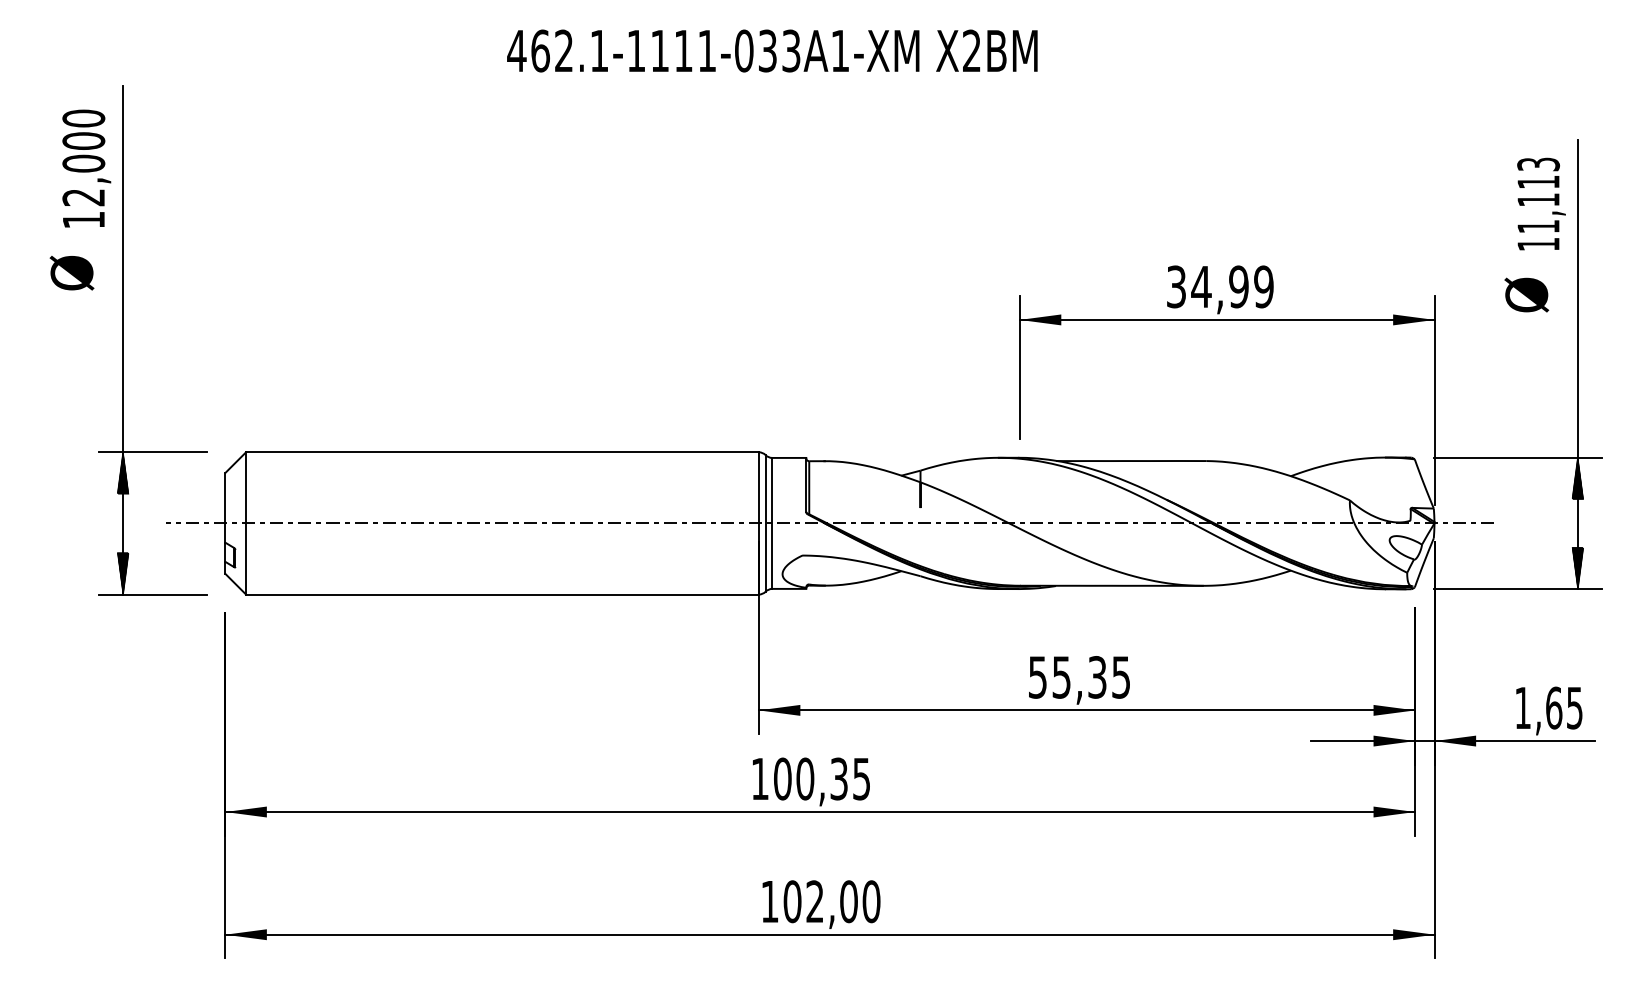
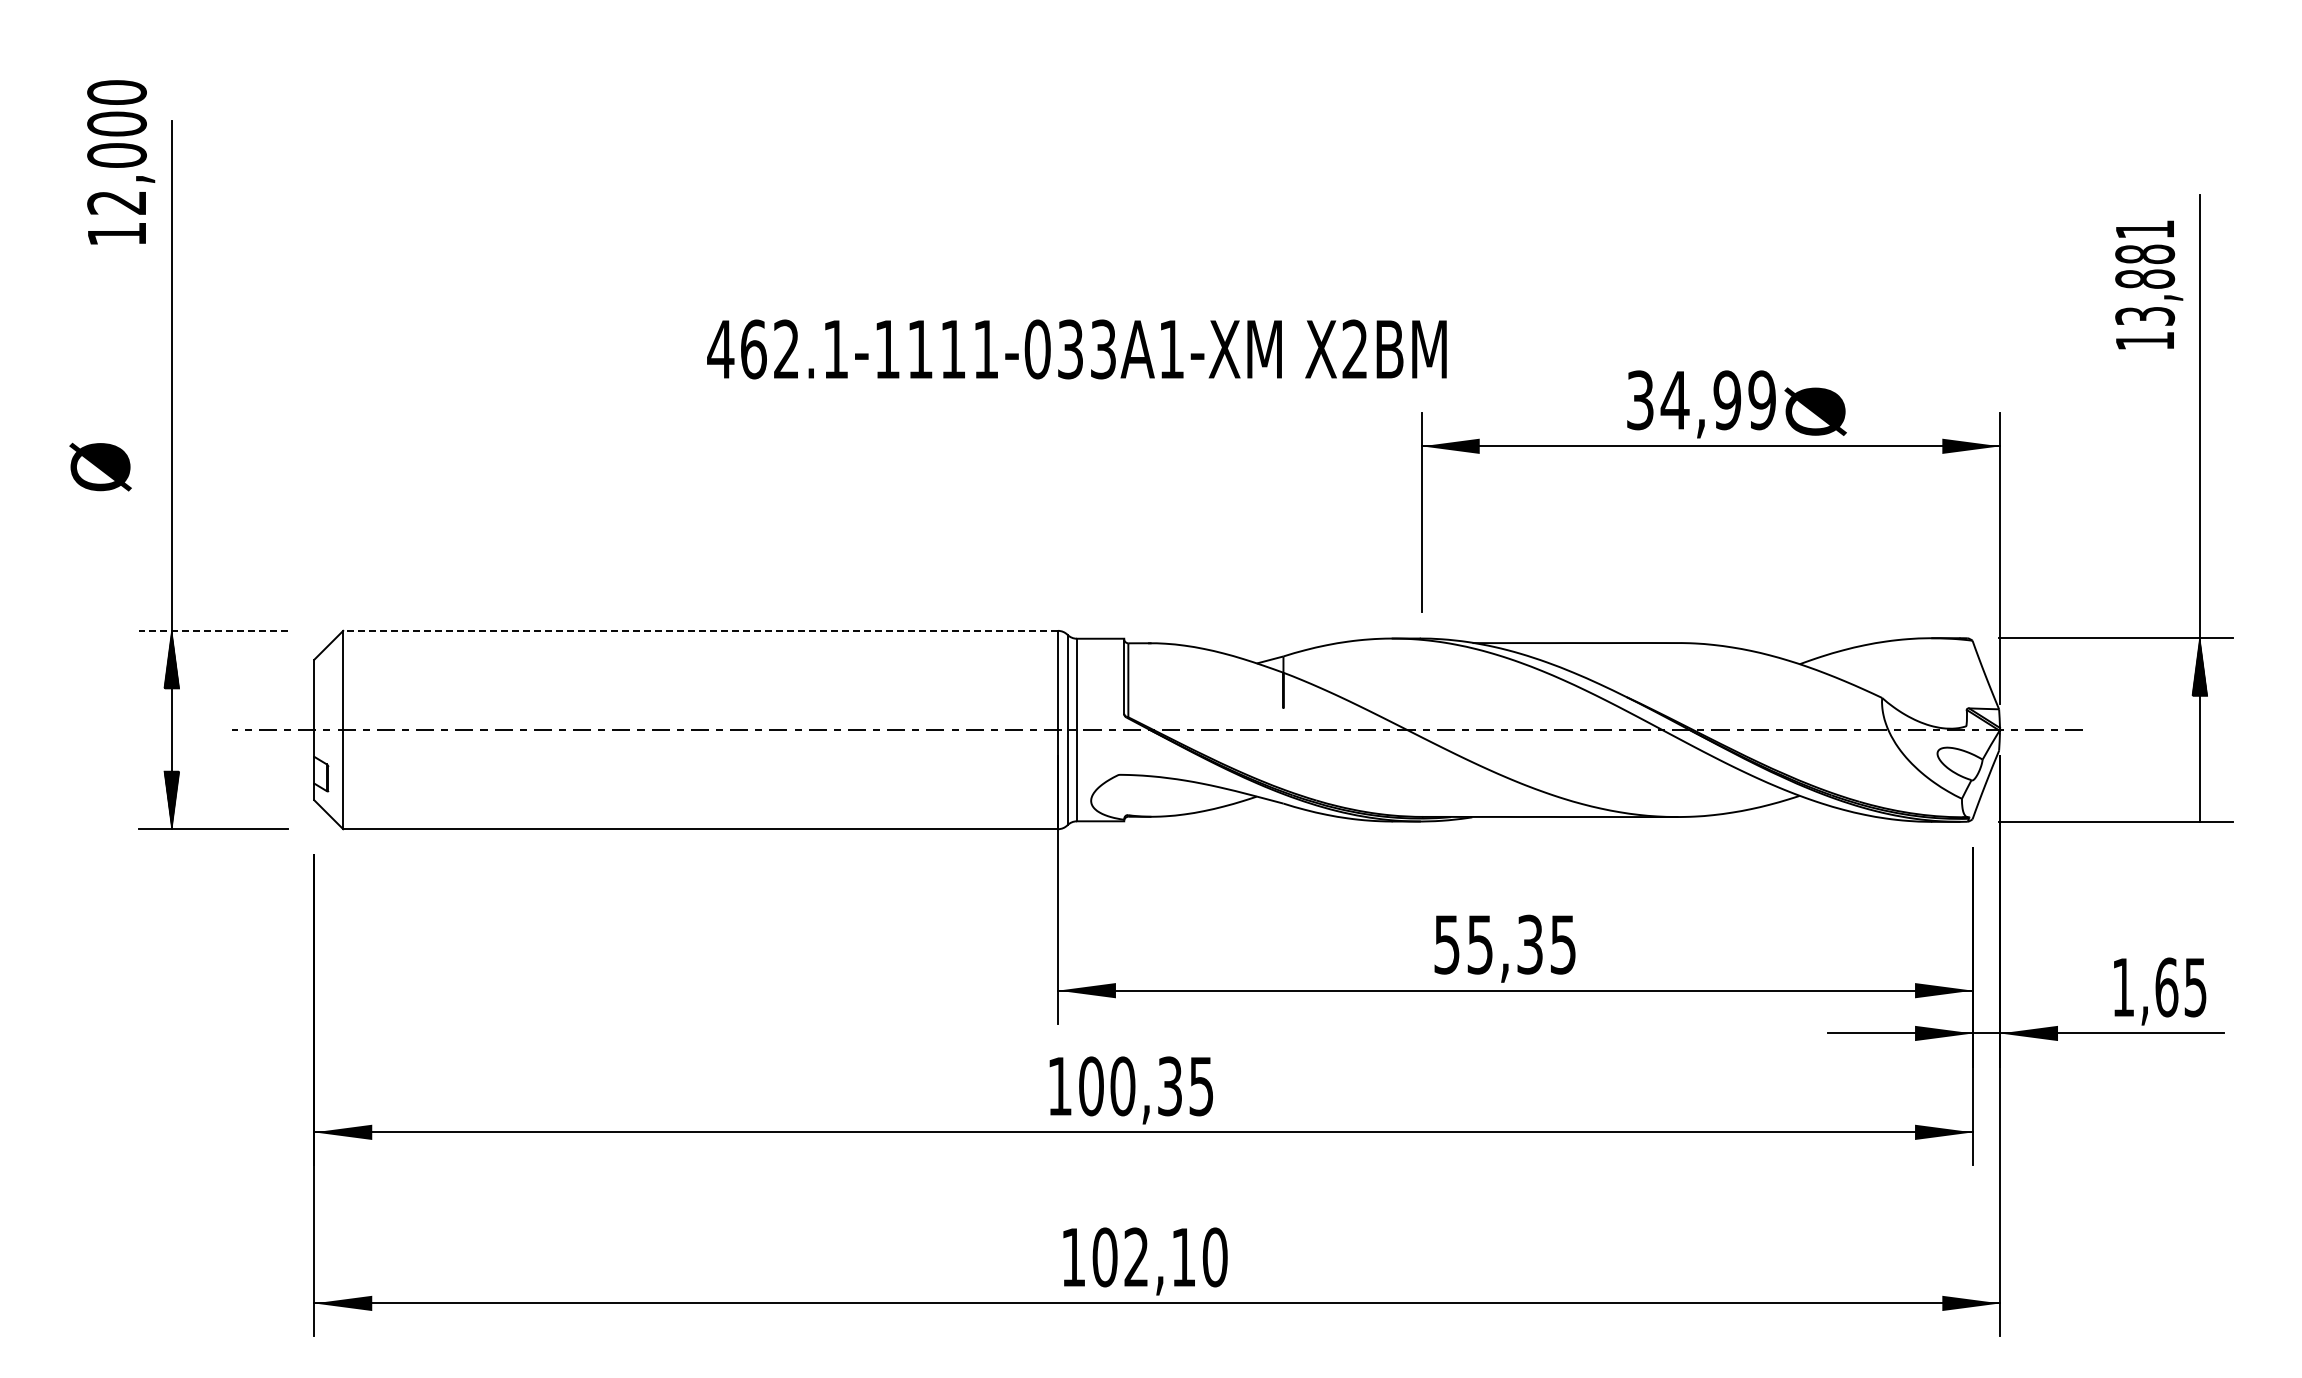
text: (772, 51) -> (1076, 349), moved
text: (87, 168) -> (121, 162), moved
text: (1538, 195) -> (2145, 272), 11,113 -> 13,881
text: (71, 272) -> (100, 466), moved
text: (1526, 294) -> (1815, 411), moved
line: (153, 452) -> (213, 630), solid -> dashed
line: (502, 452) -> (700, 630), solid -> dashed
hatch: (1577, 568) -> (2199, 792), removed
text: (848, 901) -> (1183, 1257), 102,00 -> 102,10

